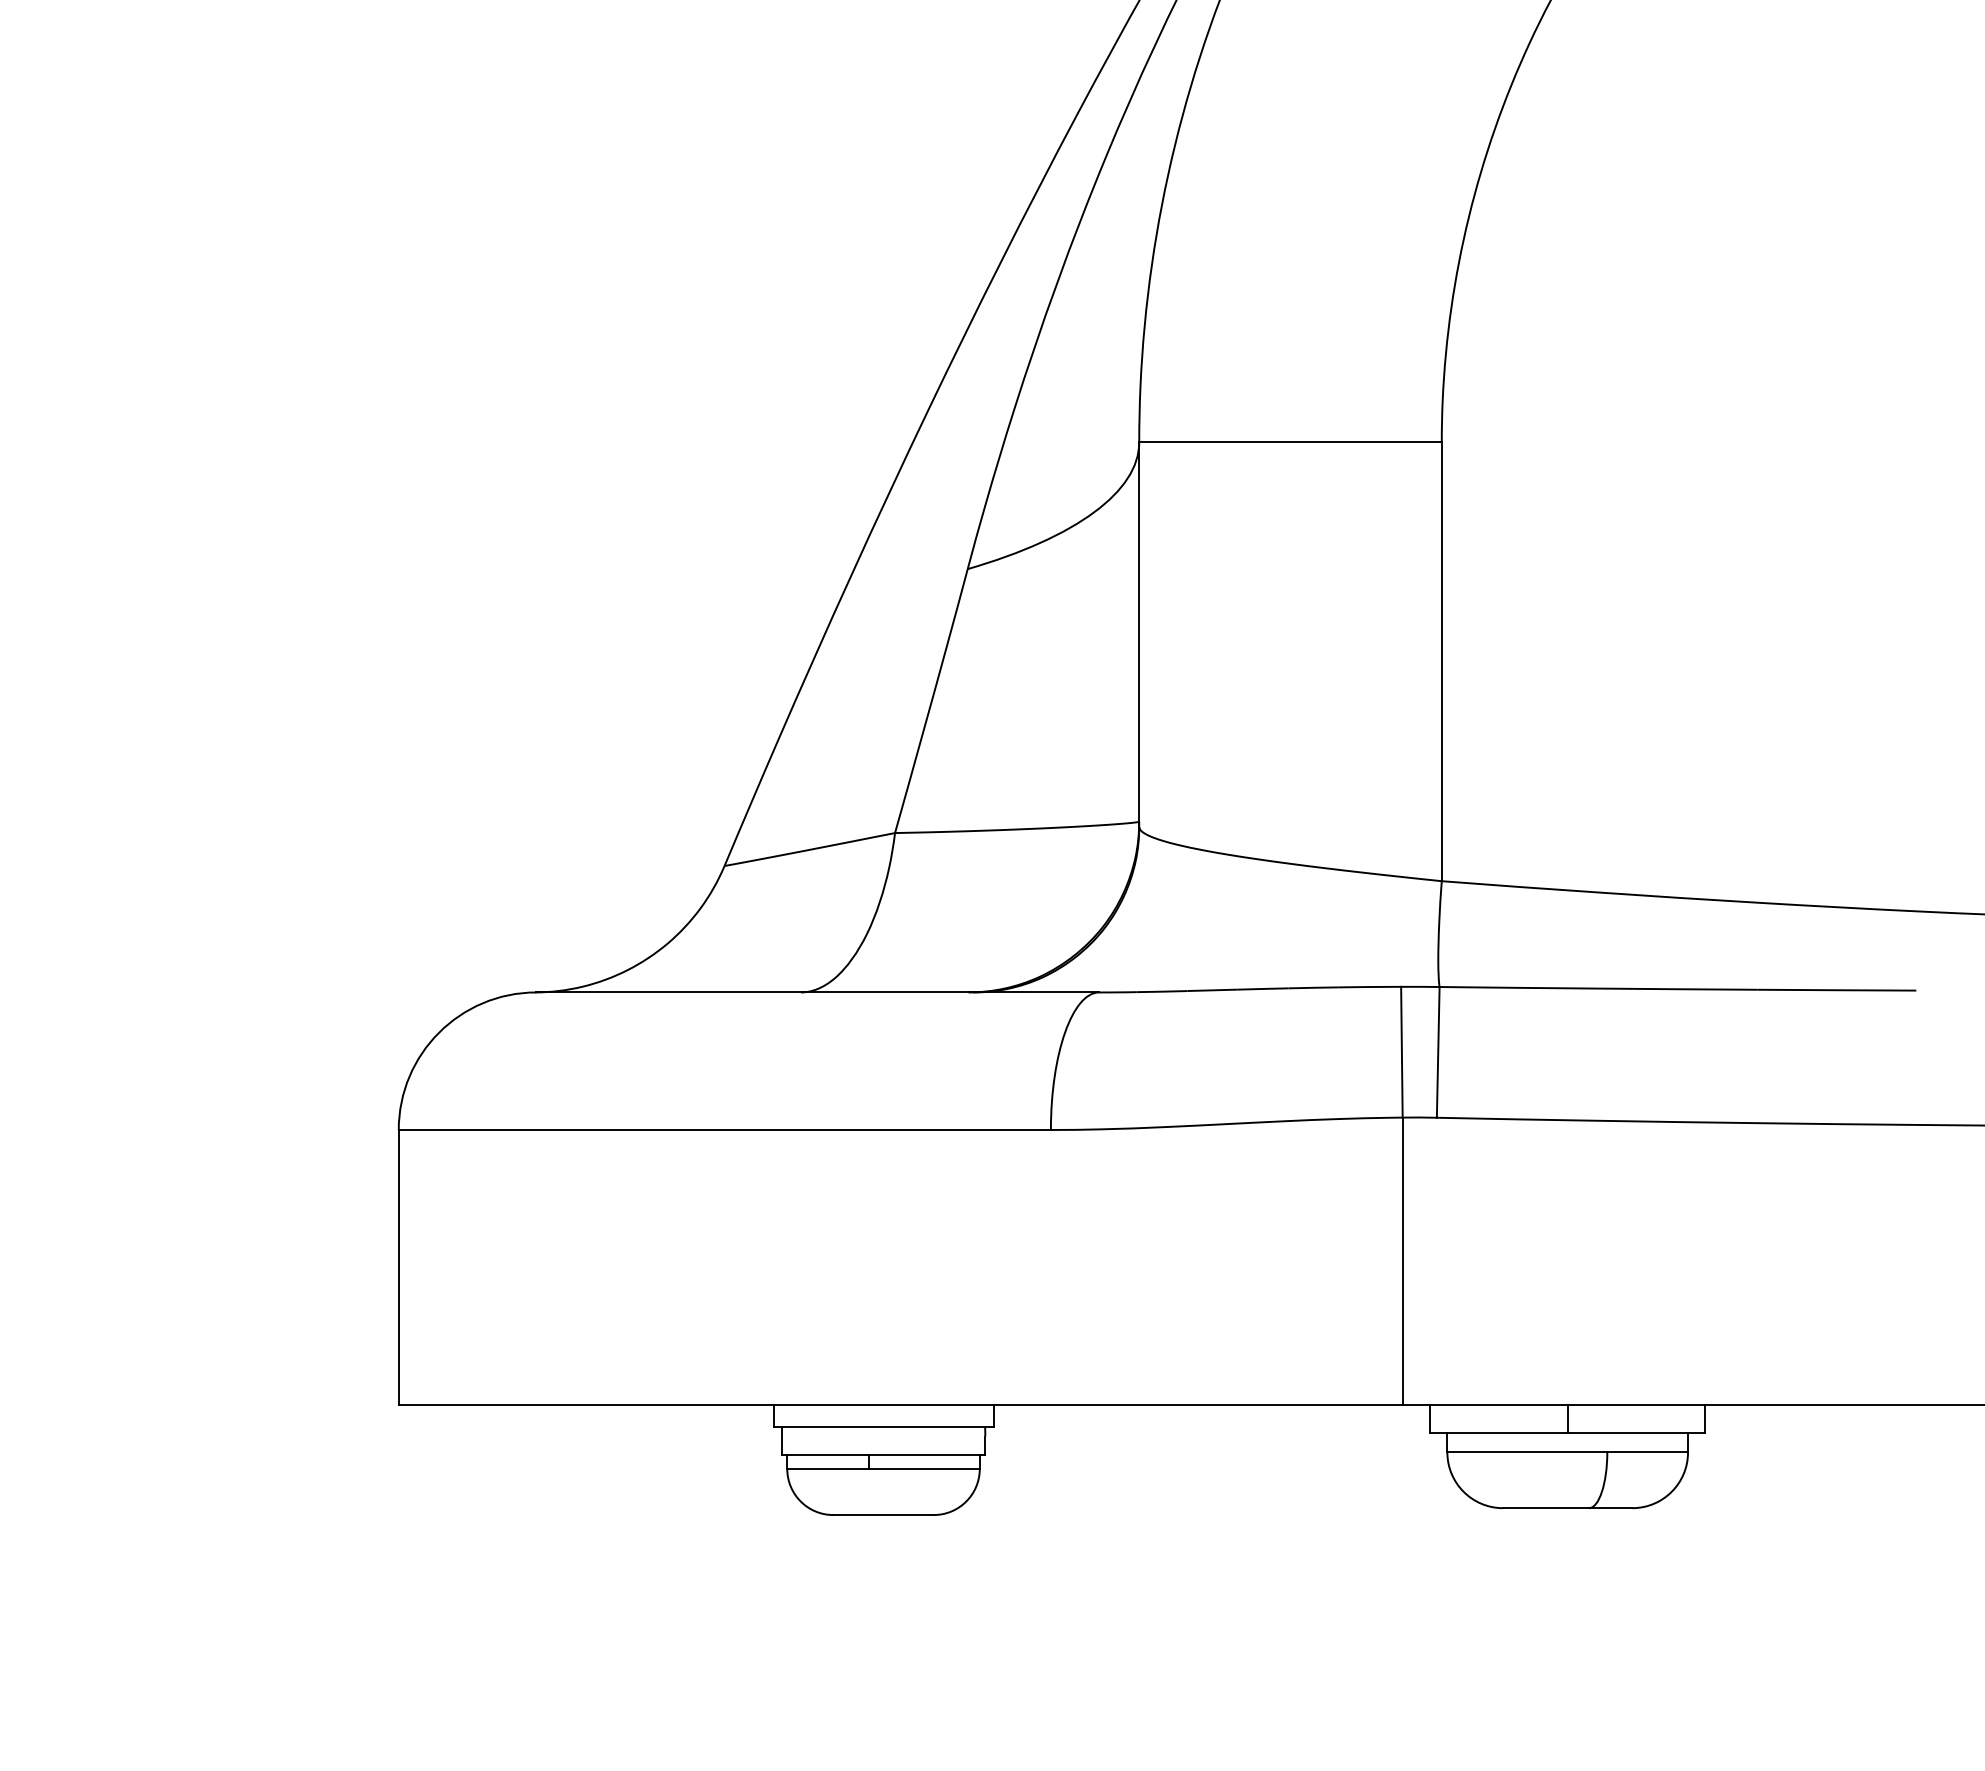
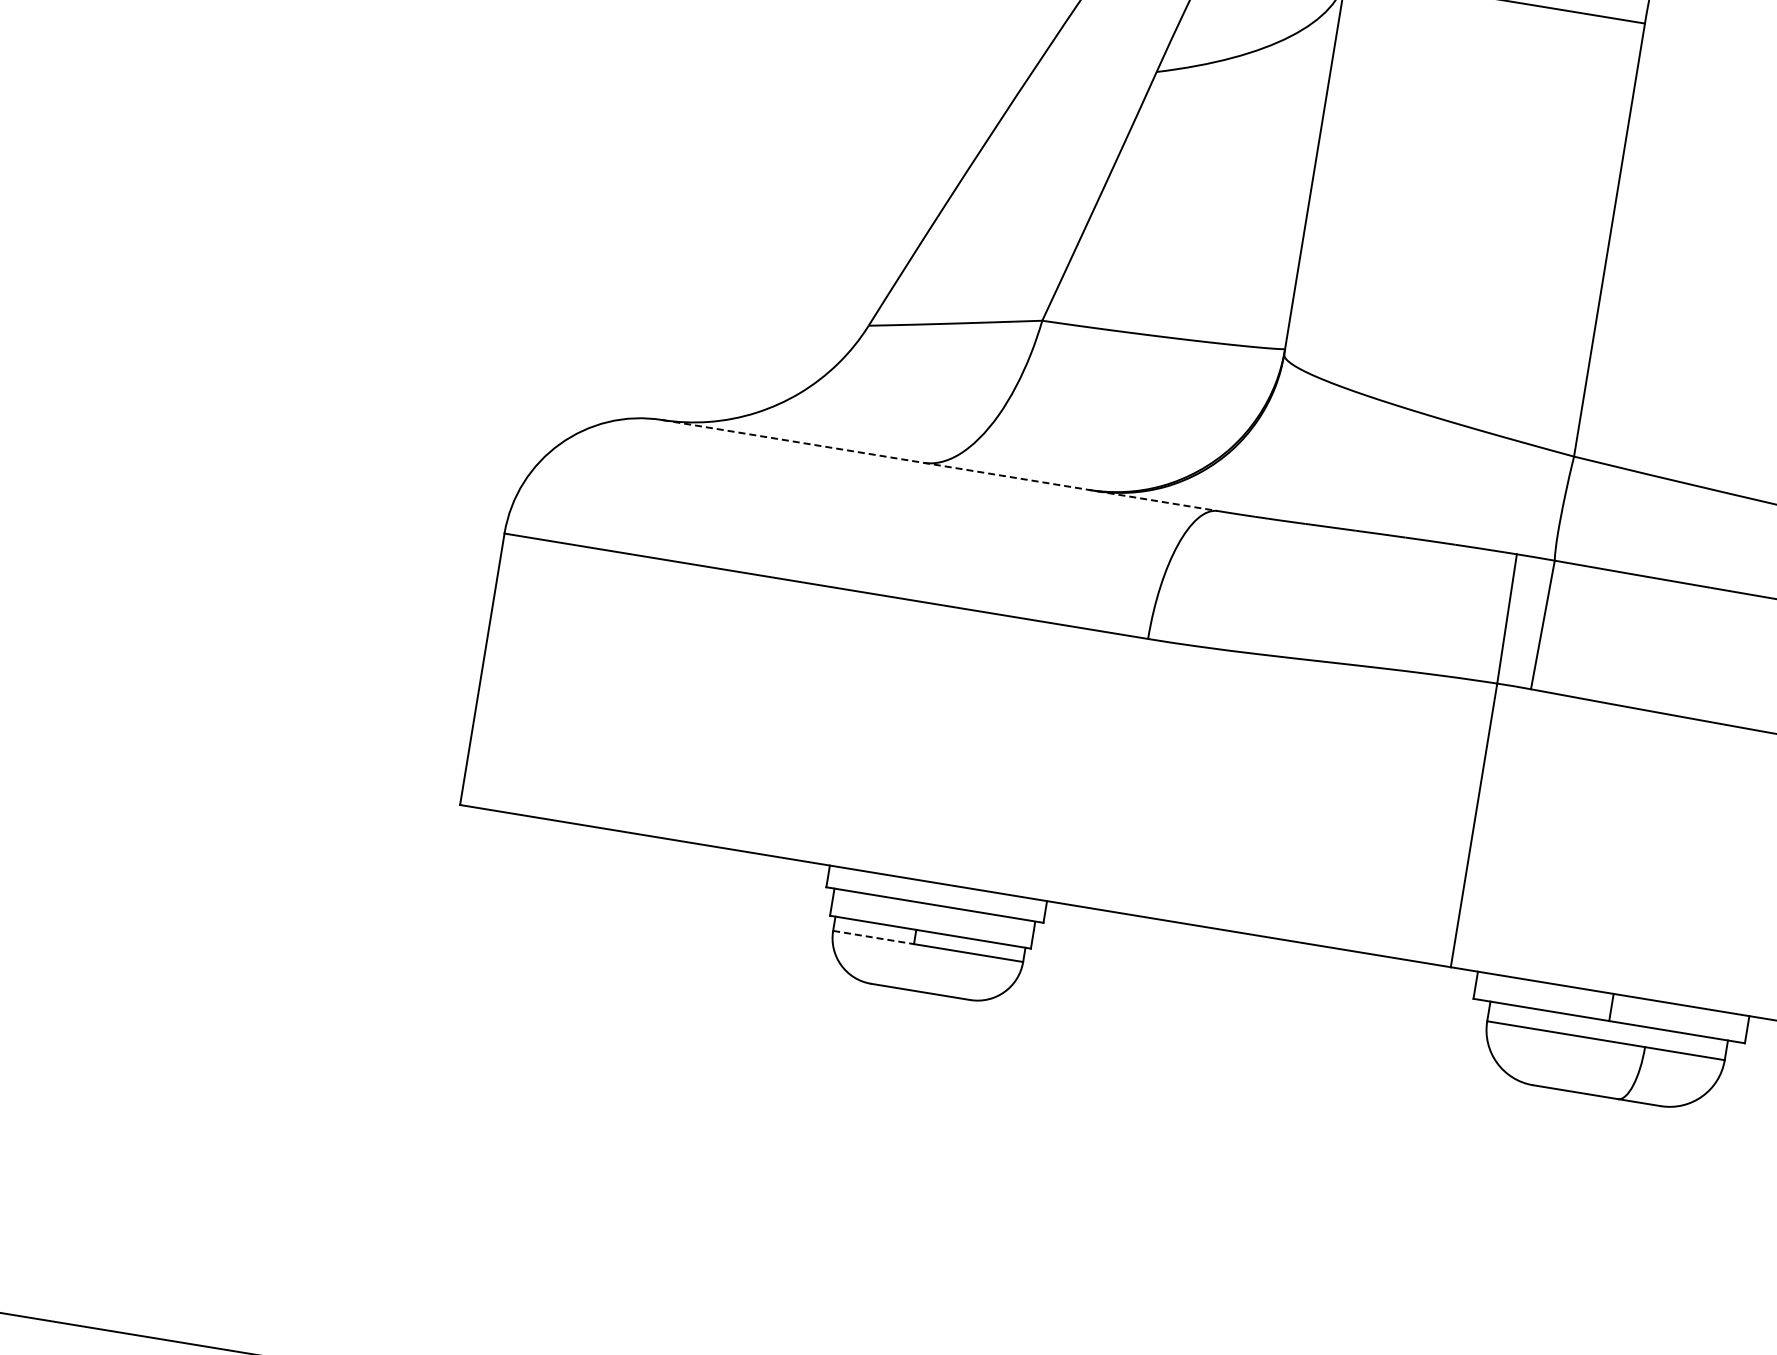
line: (818, 992) -> (940, 465), solid -> dashed
line: (828, 1468) -> (873, 937), solid -> dashed

